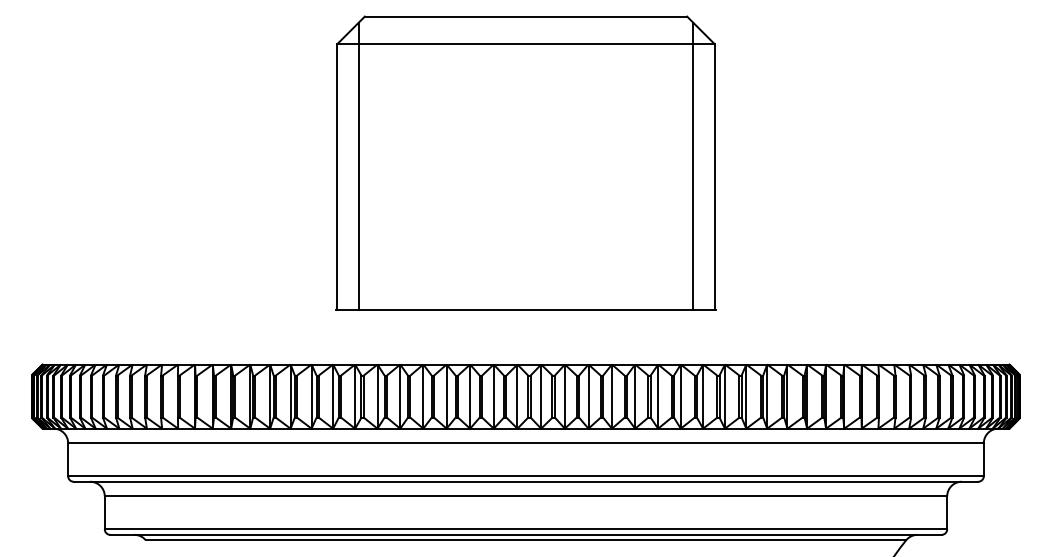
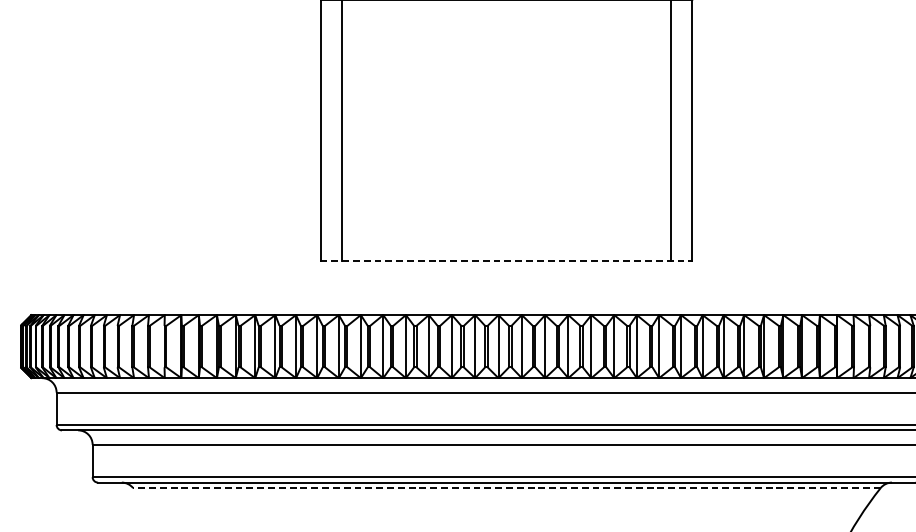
line: (526, 309) -> (507, 260), solid -> dashed
line: (525, 540) -> (506, 488), solid -> dashed

